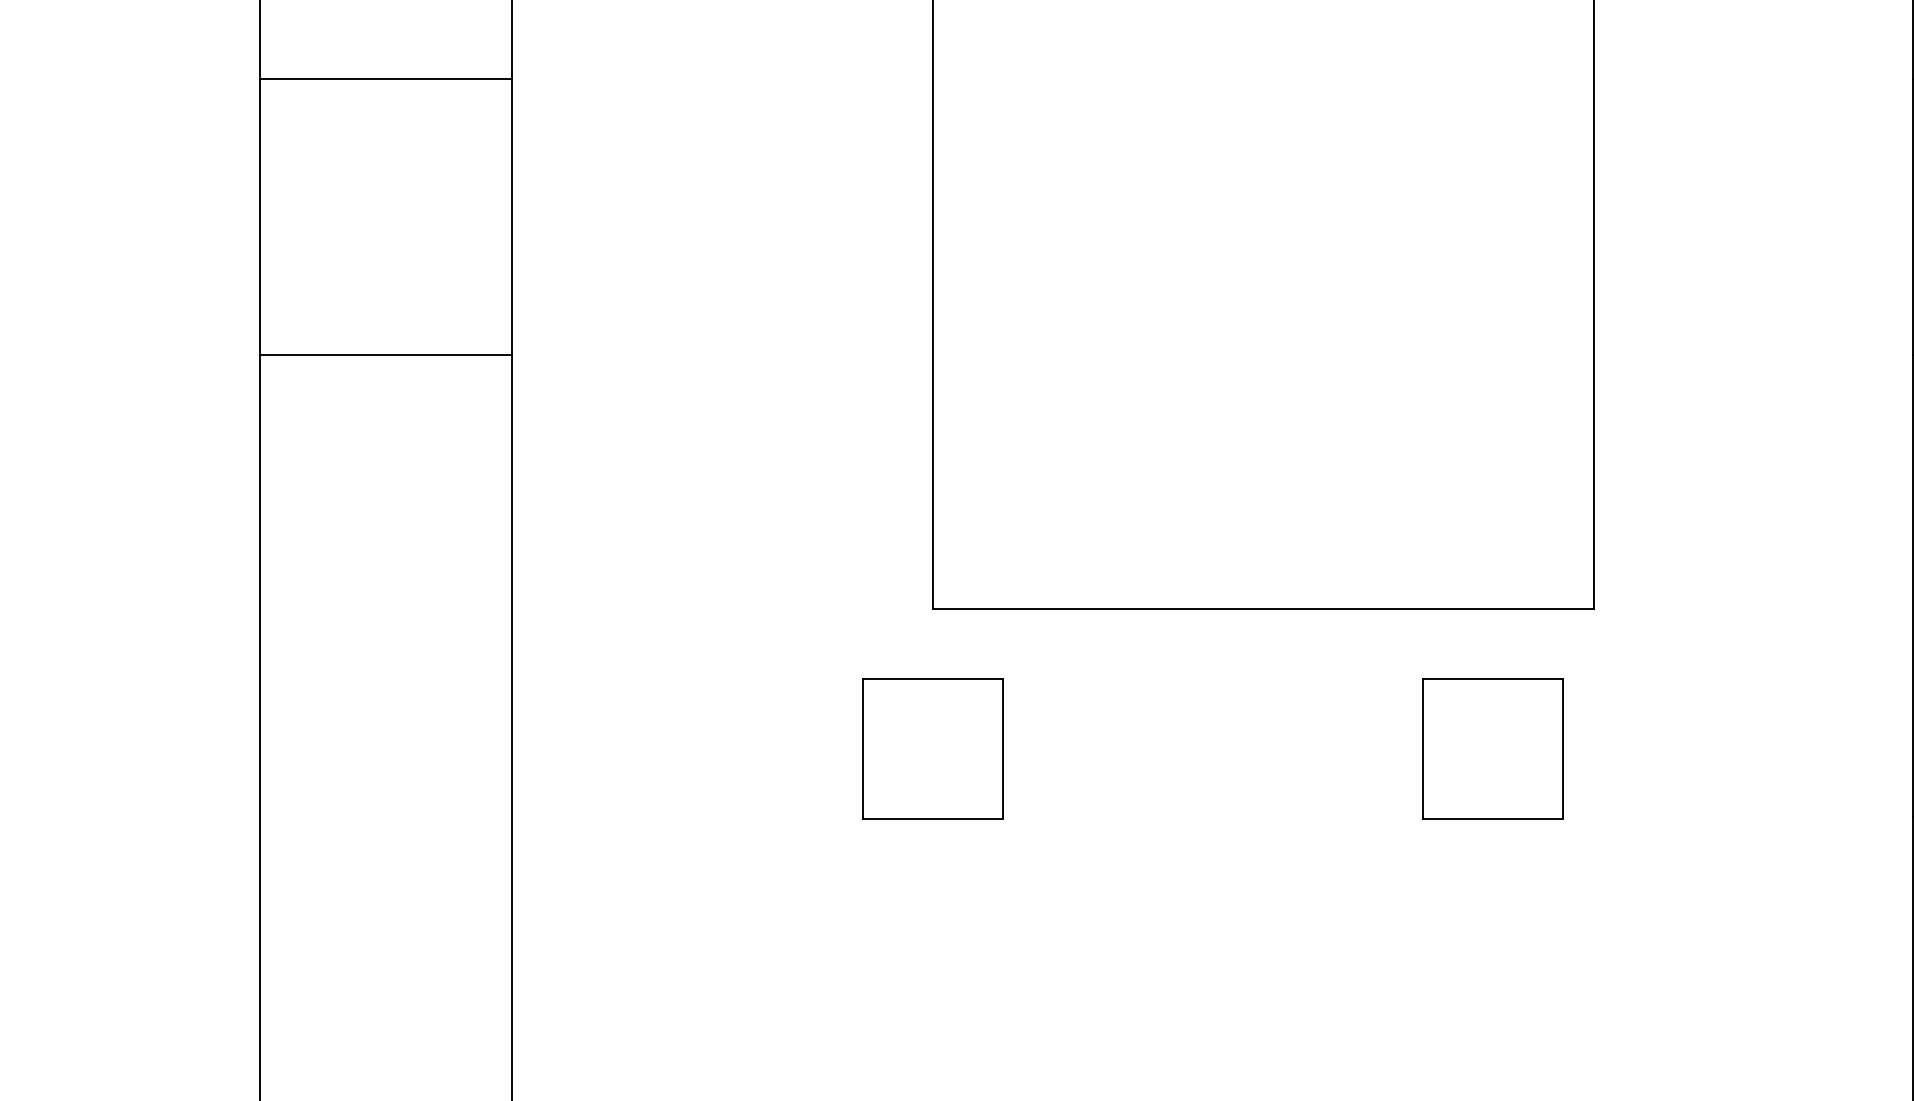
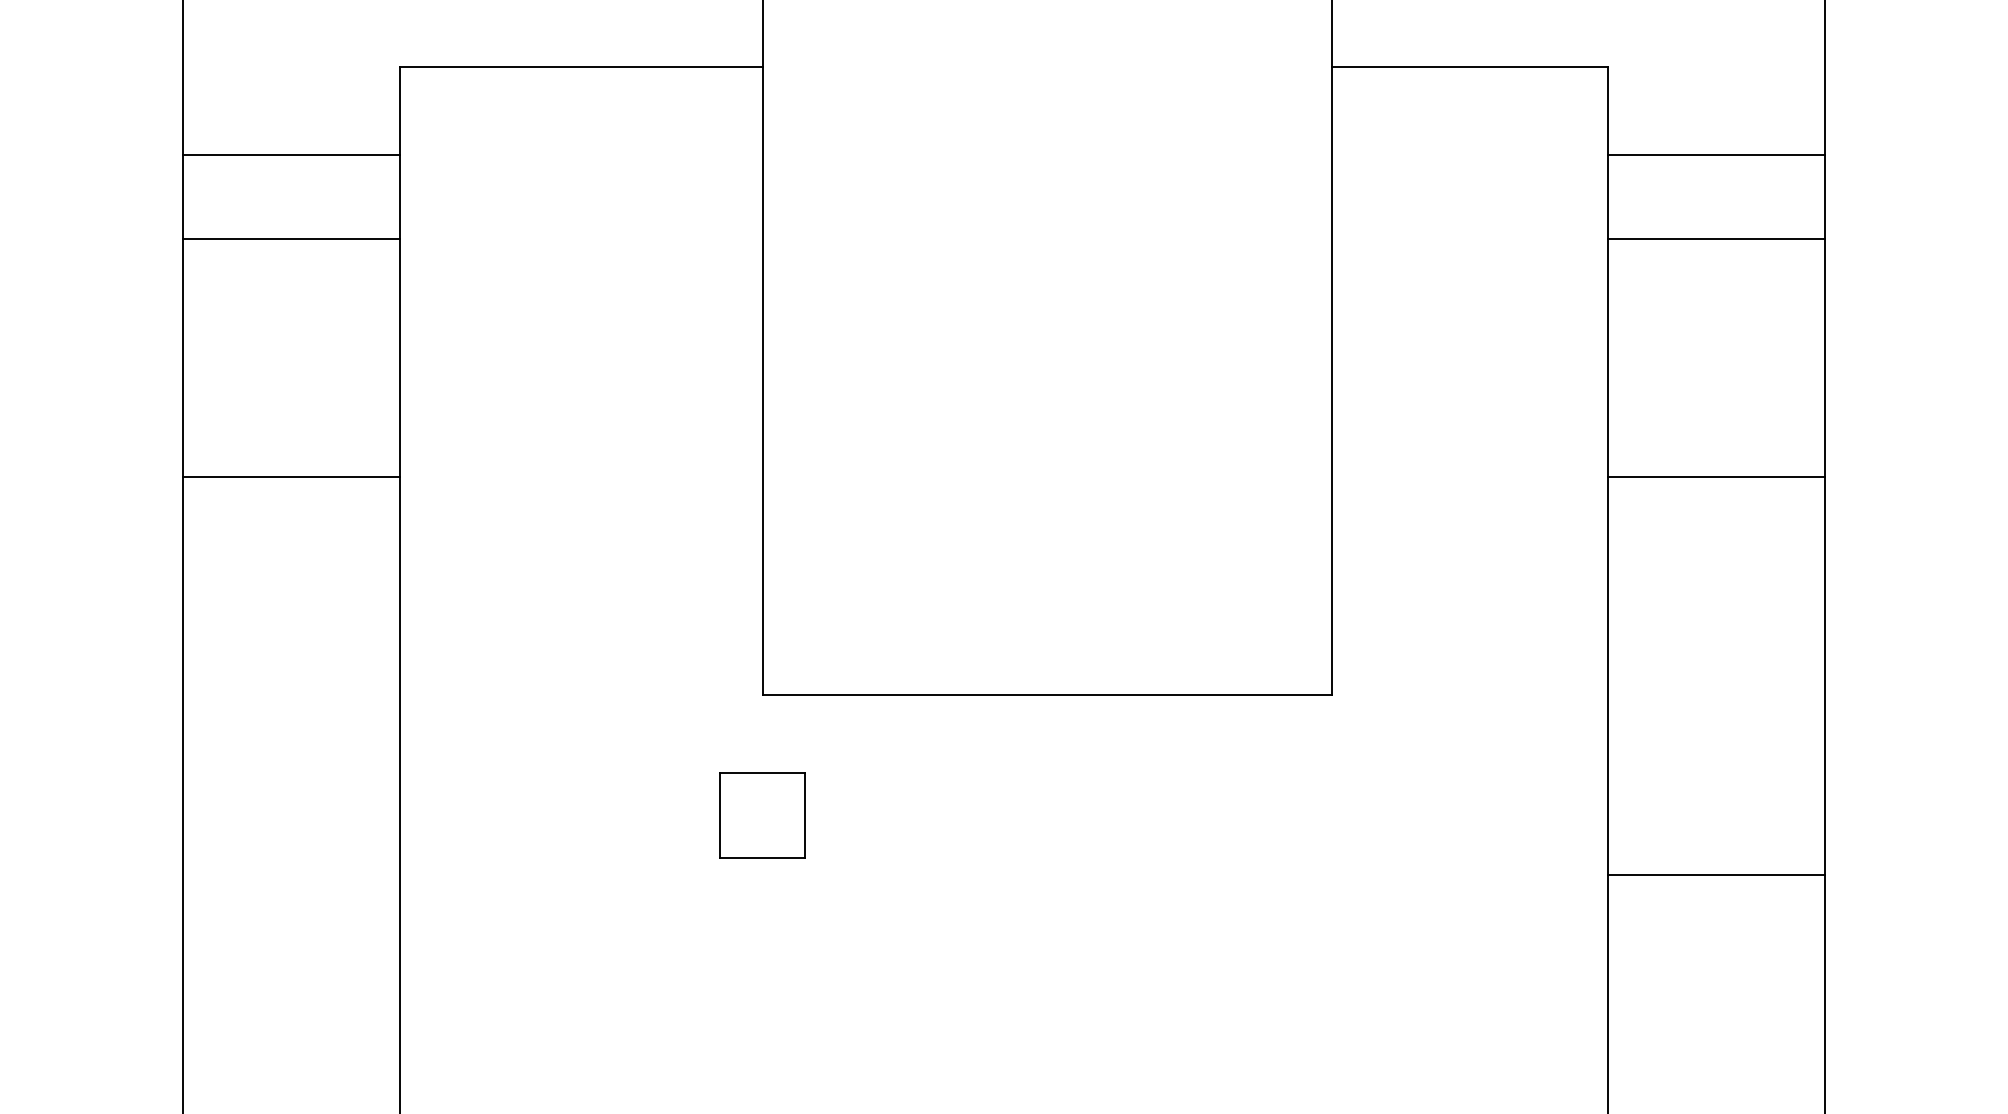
part: (932, 748) -> (762, 815), size x0.7
part: (1492, 748) -> (1245, 815), removed

